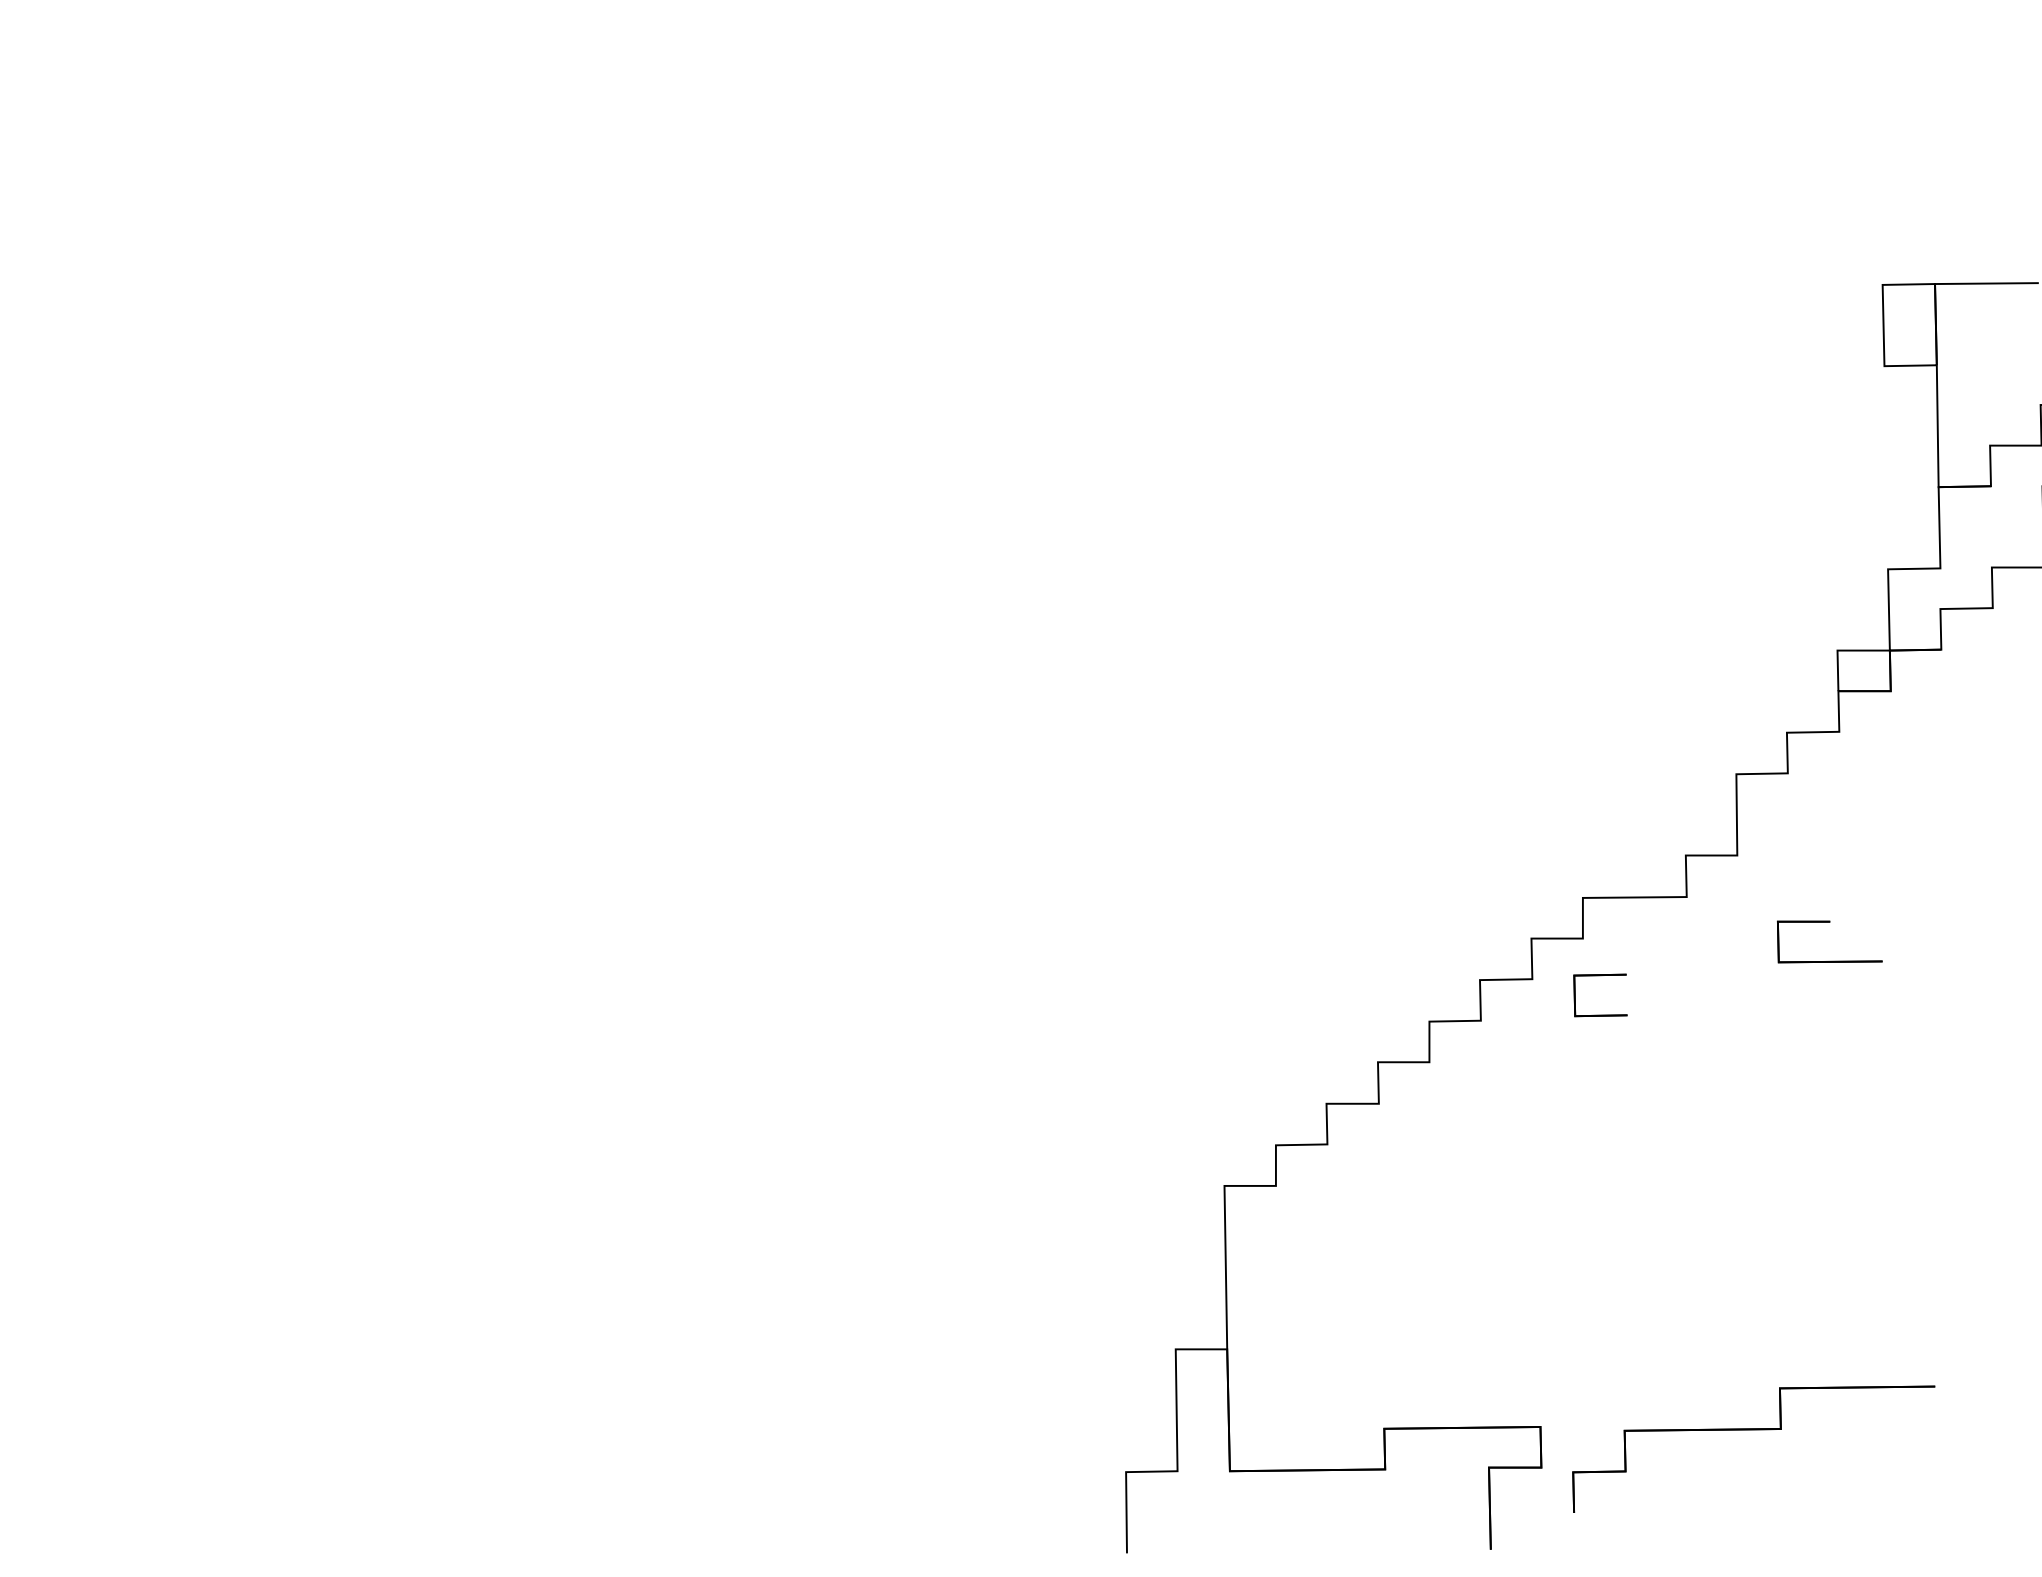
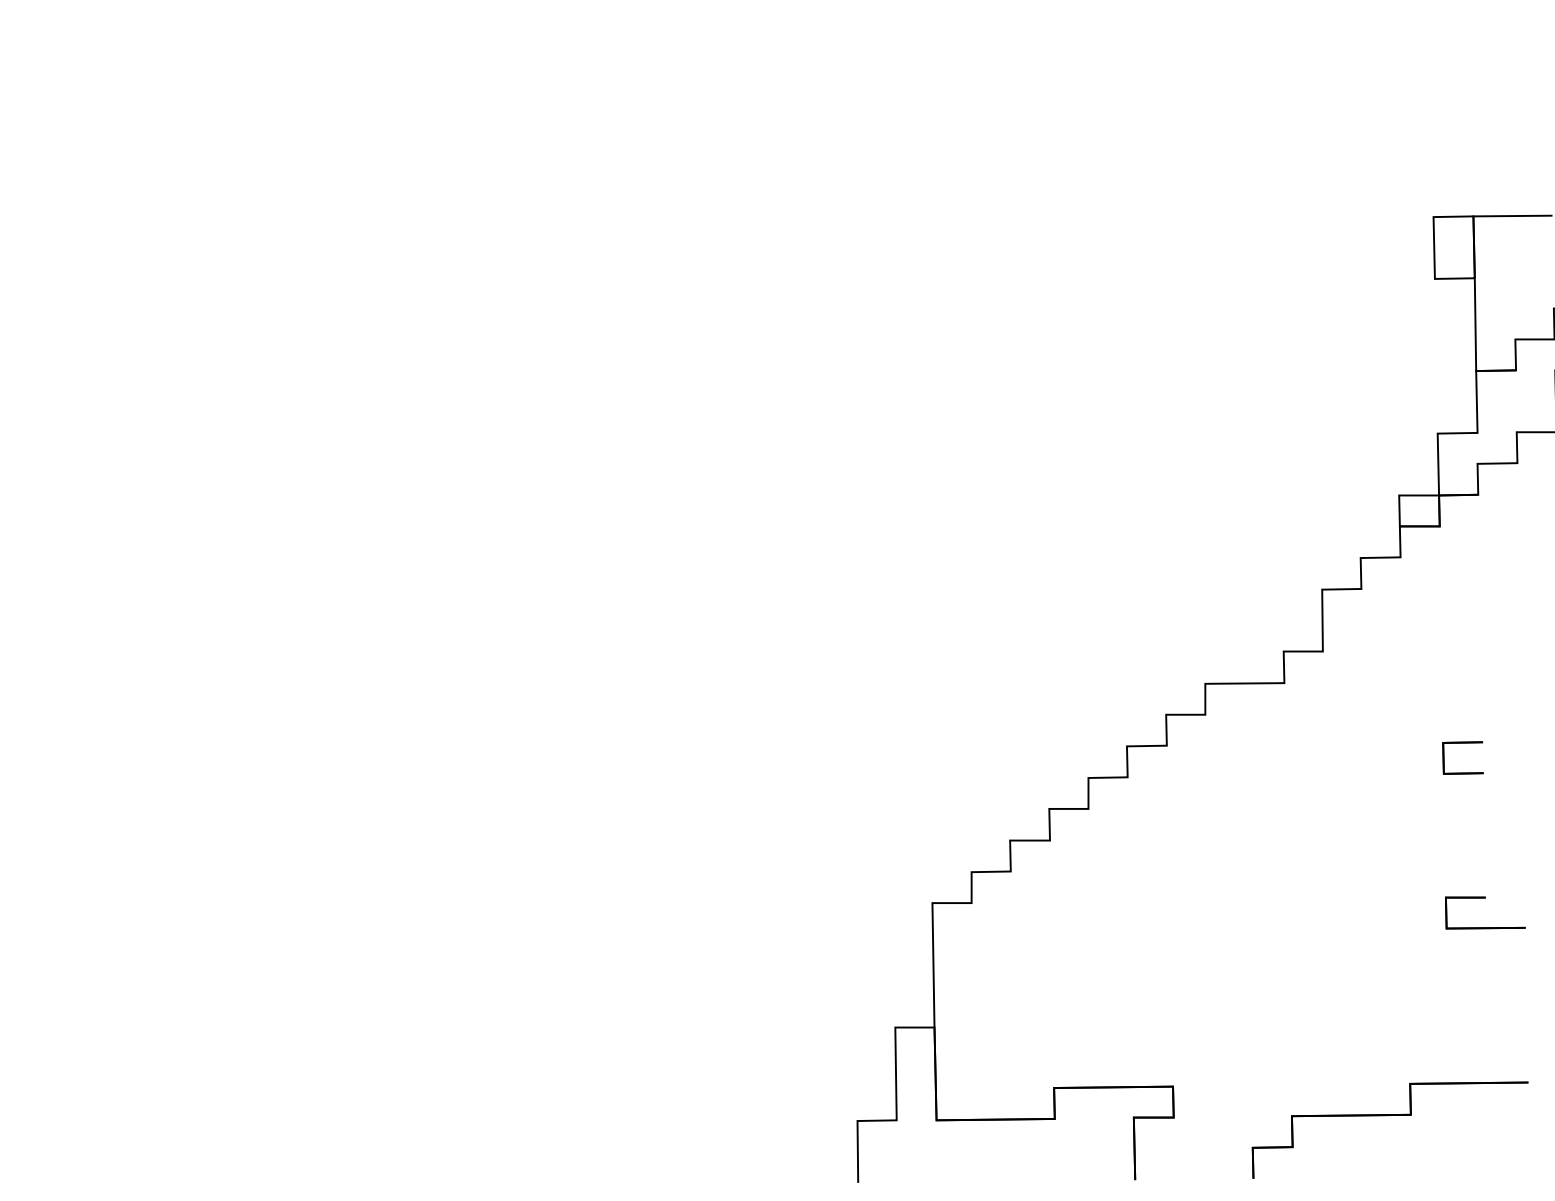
part: (1829, 922) -> (1485, 898), moved
part: (1600, 976) -> (1463, 743), moved
part: (1753, 1430) -> (1390, 1115), moved

